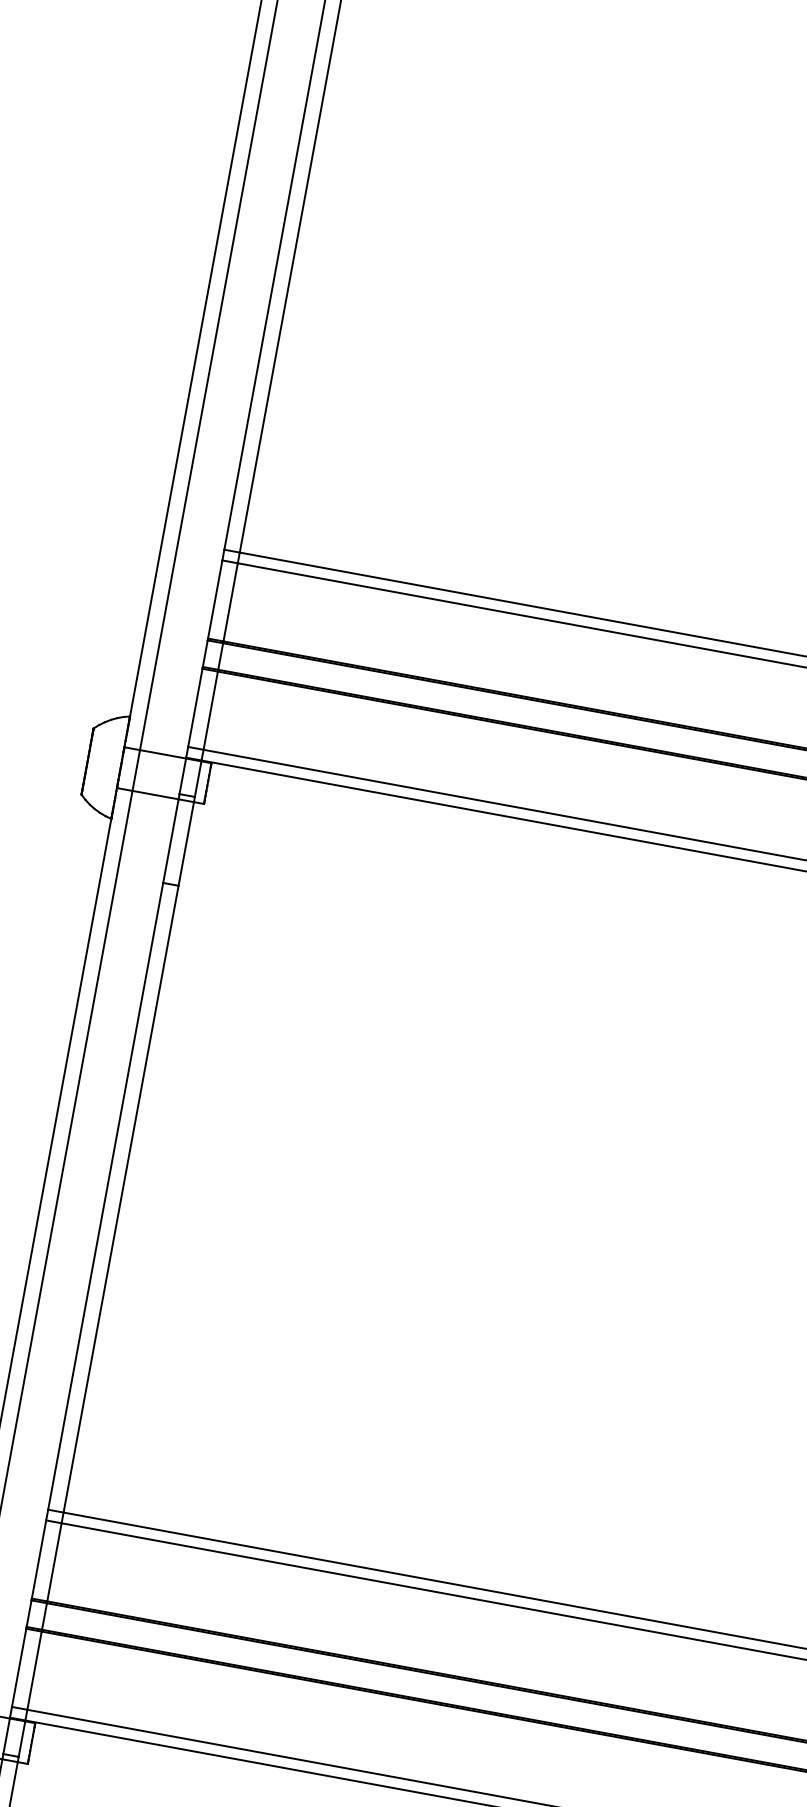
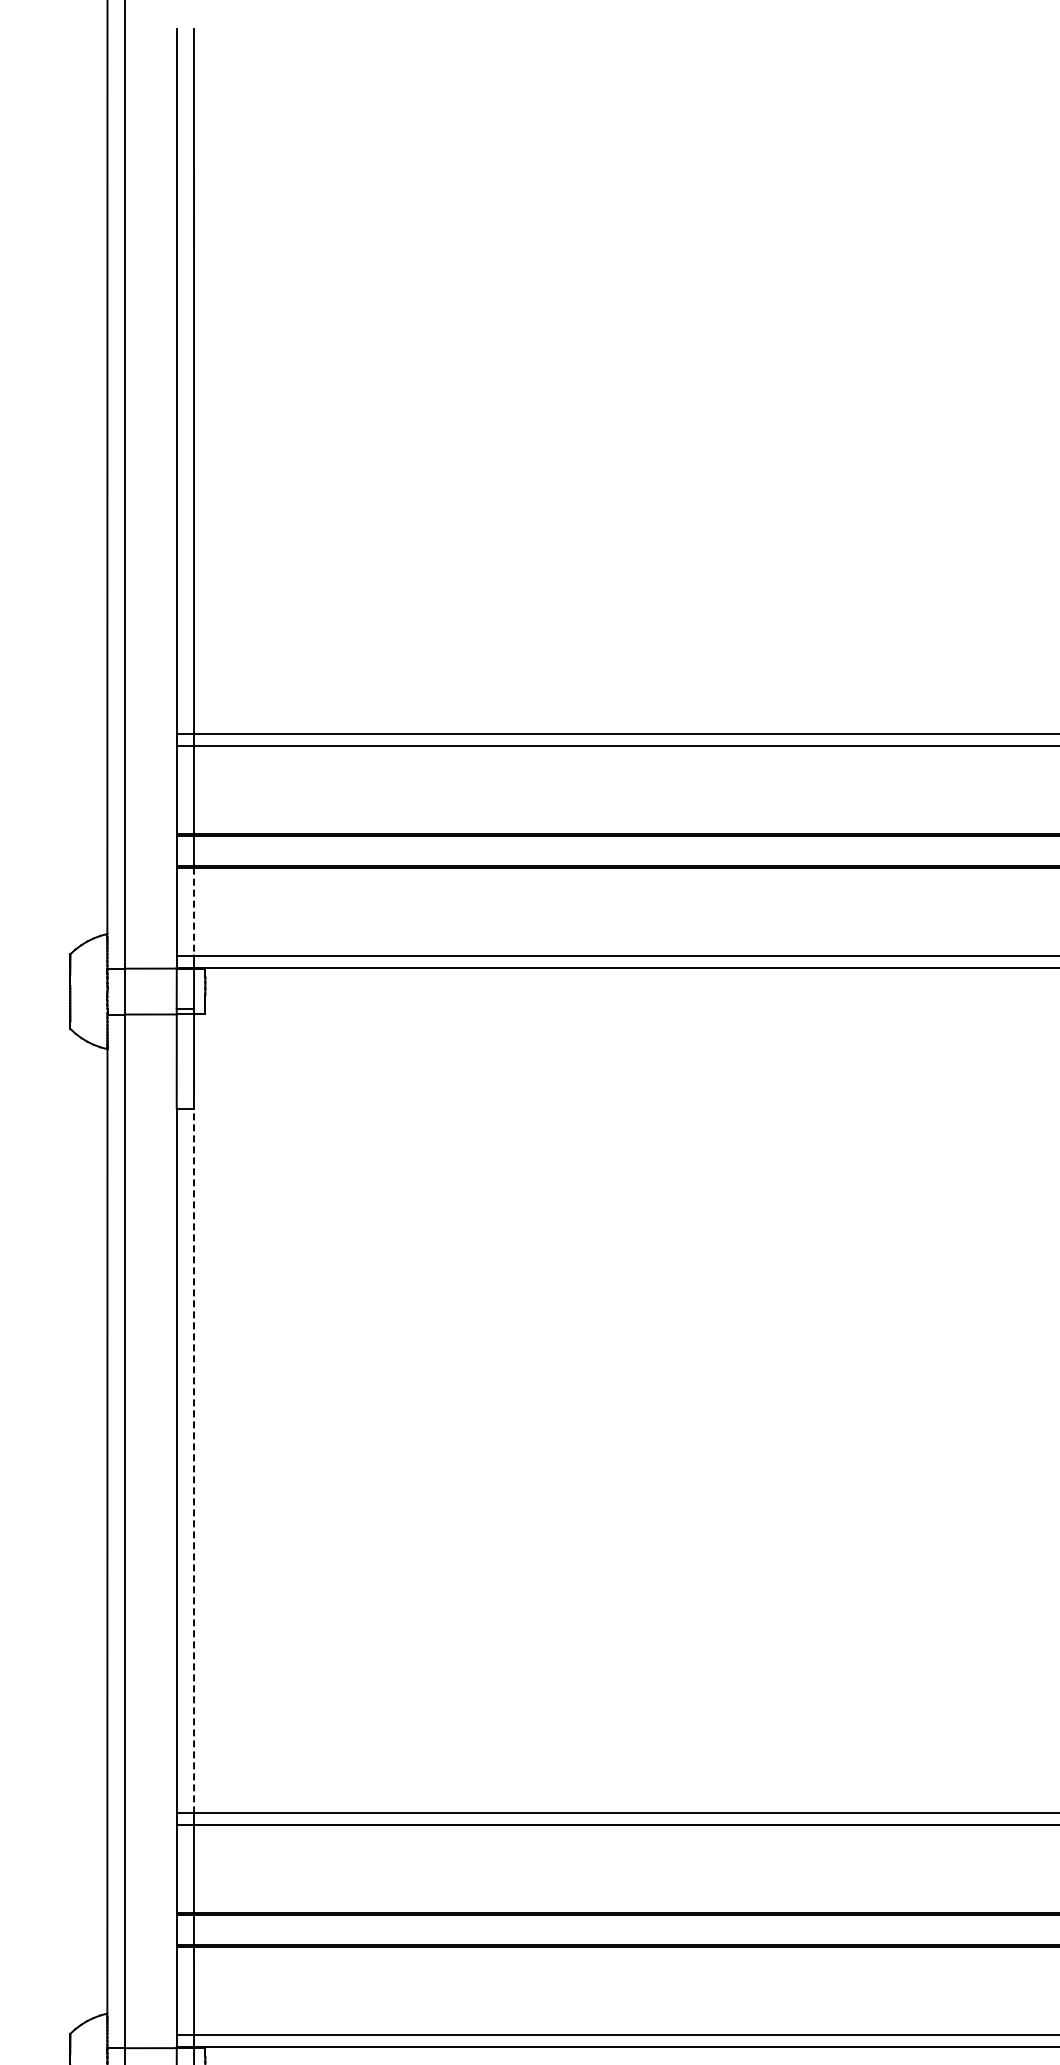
line: (211, 710) -> (194, 911), solid -> dashed
line: (121, 1198) -> (194, 1460), solid -> dashed

